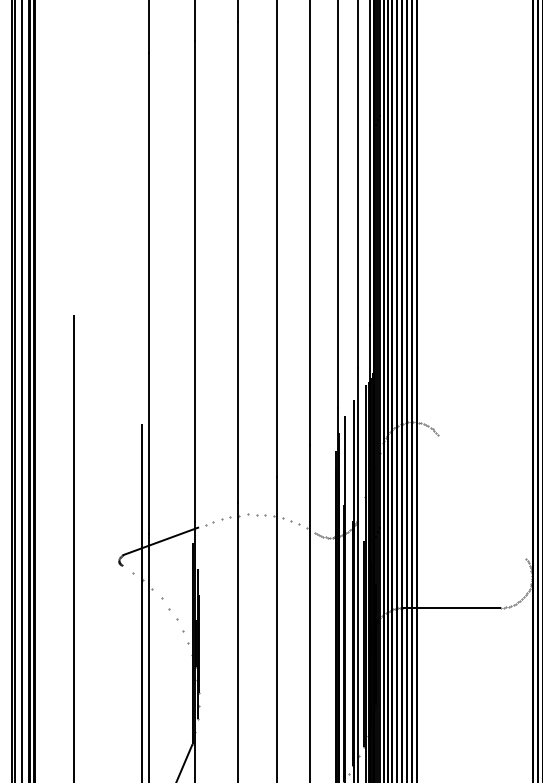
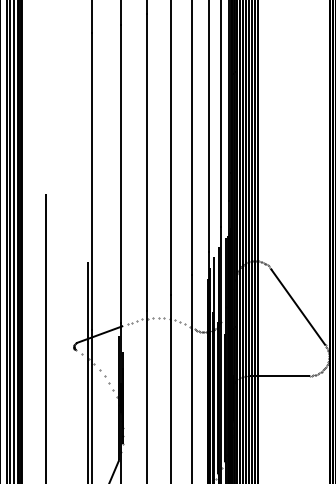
line: (480, 495) -> (297, 306), added

